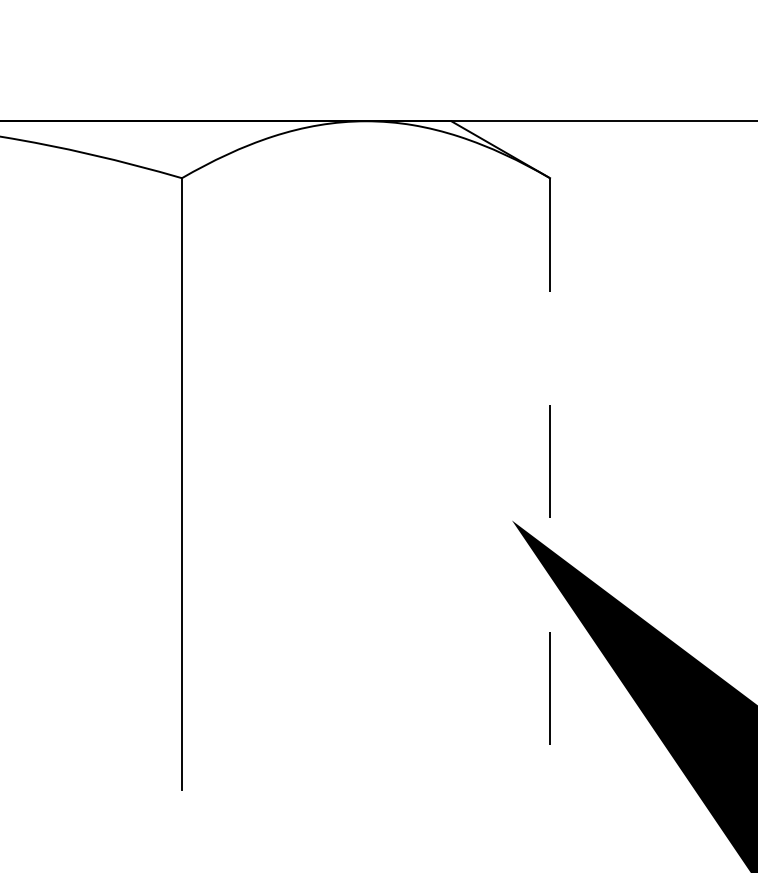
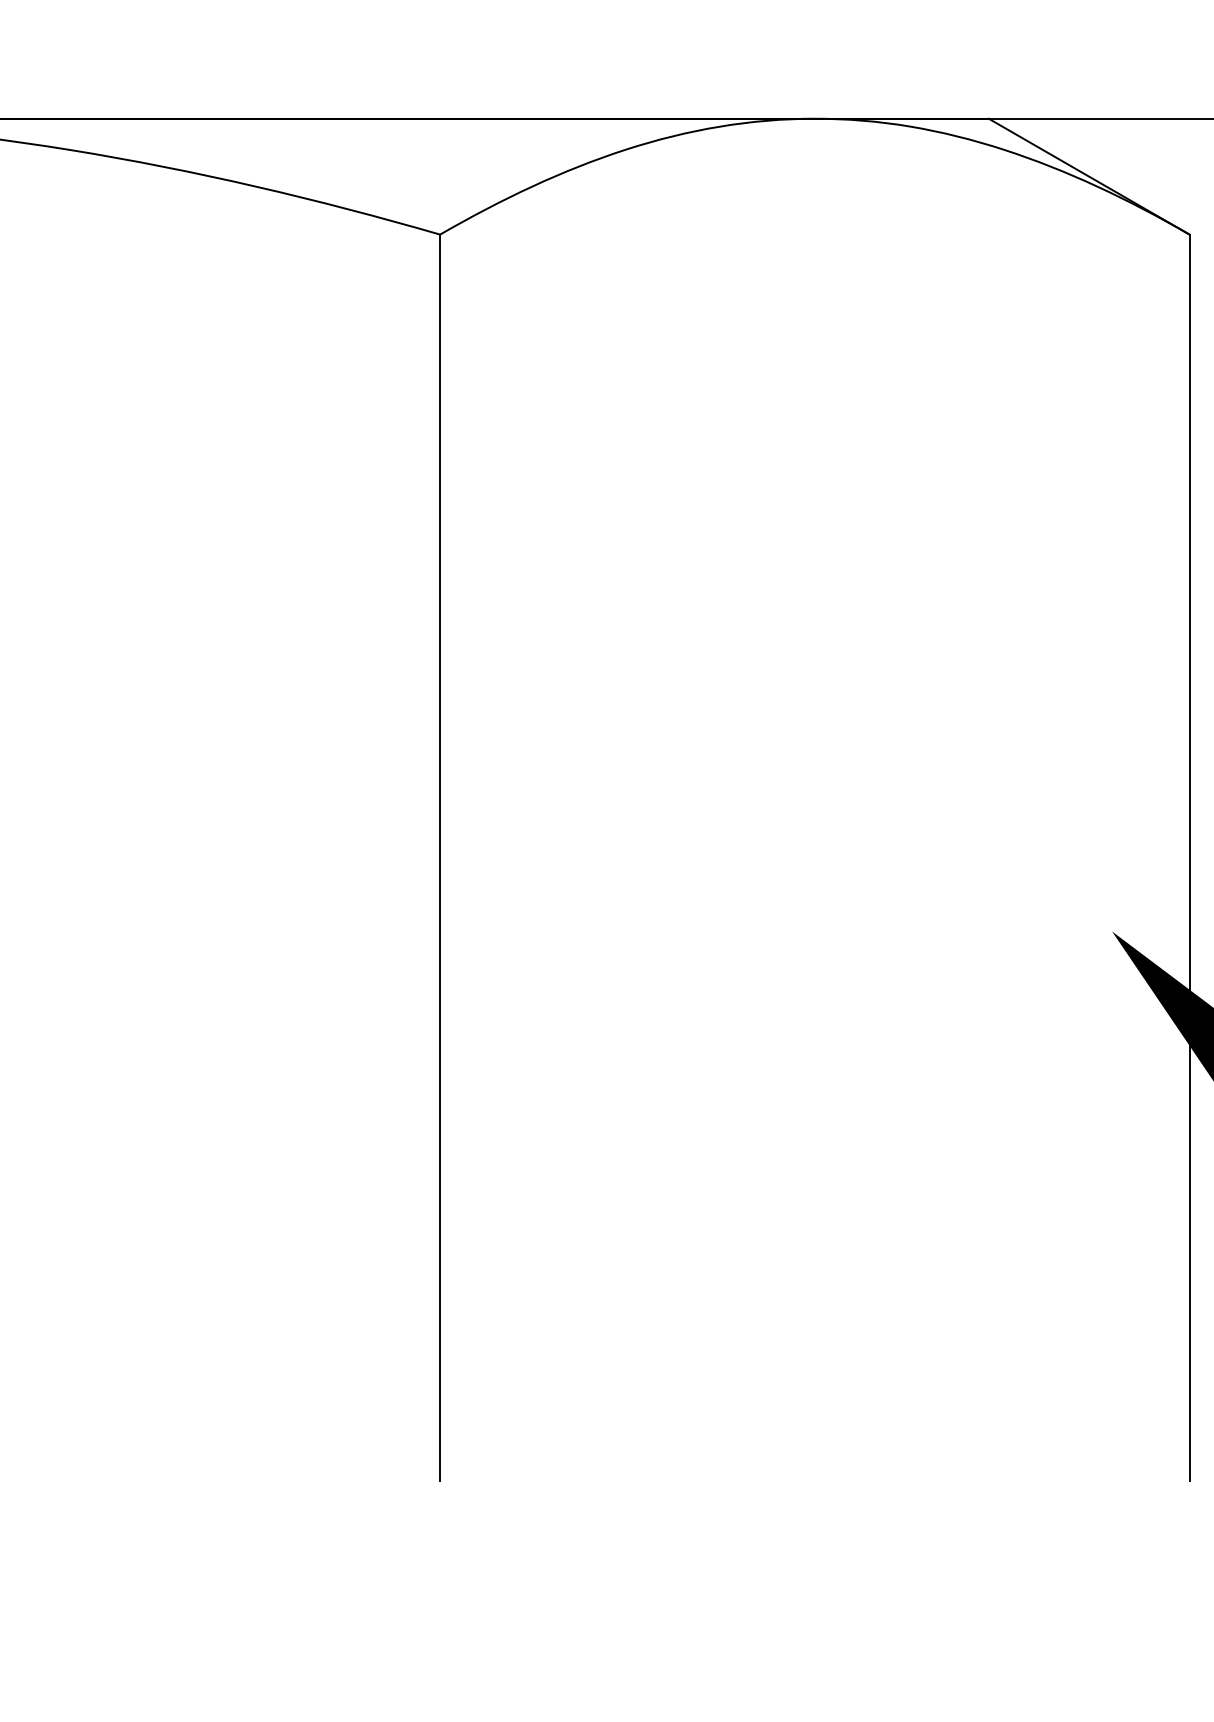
line: (550, 484) -> (1190, 858), dashed -> solid

